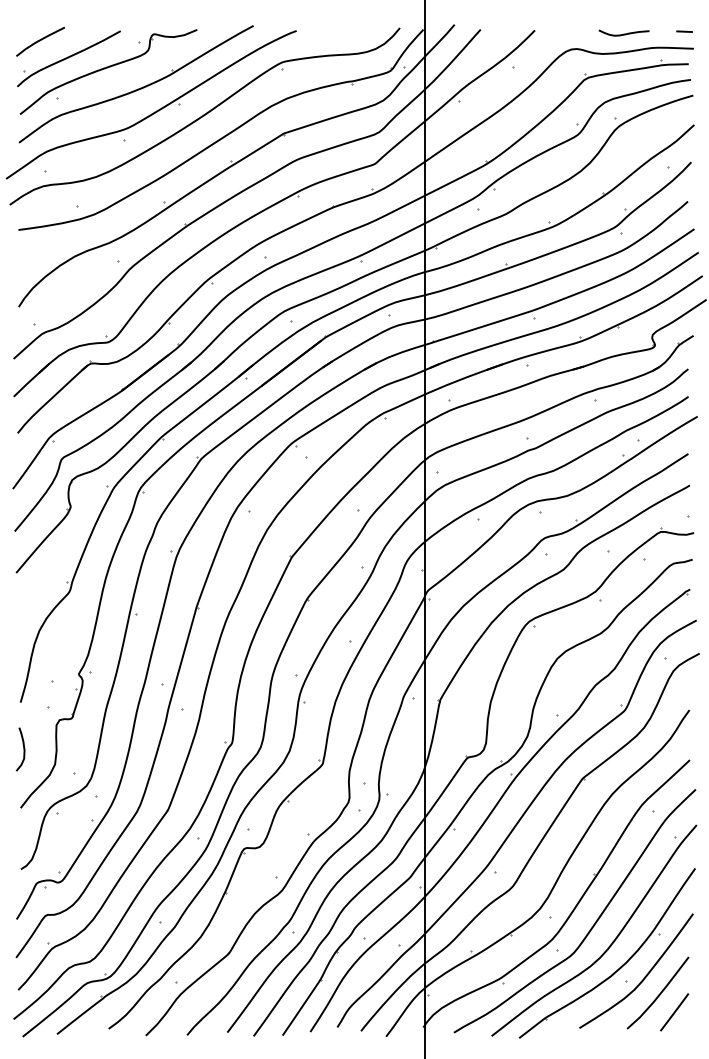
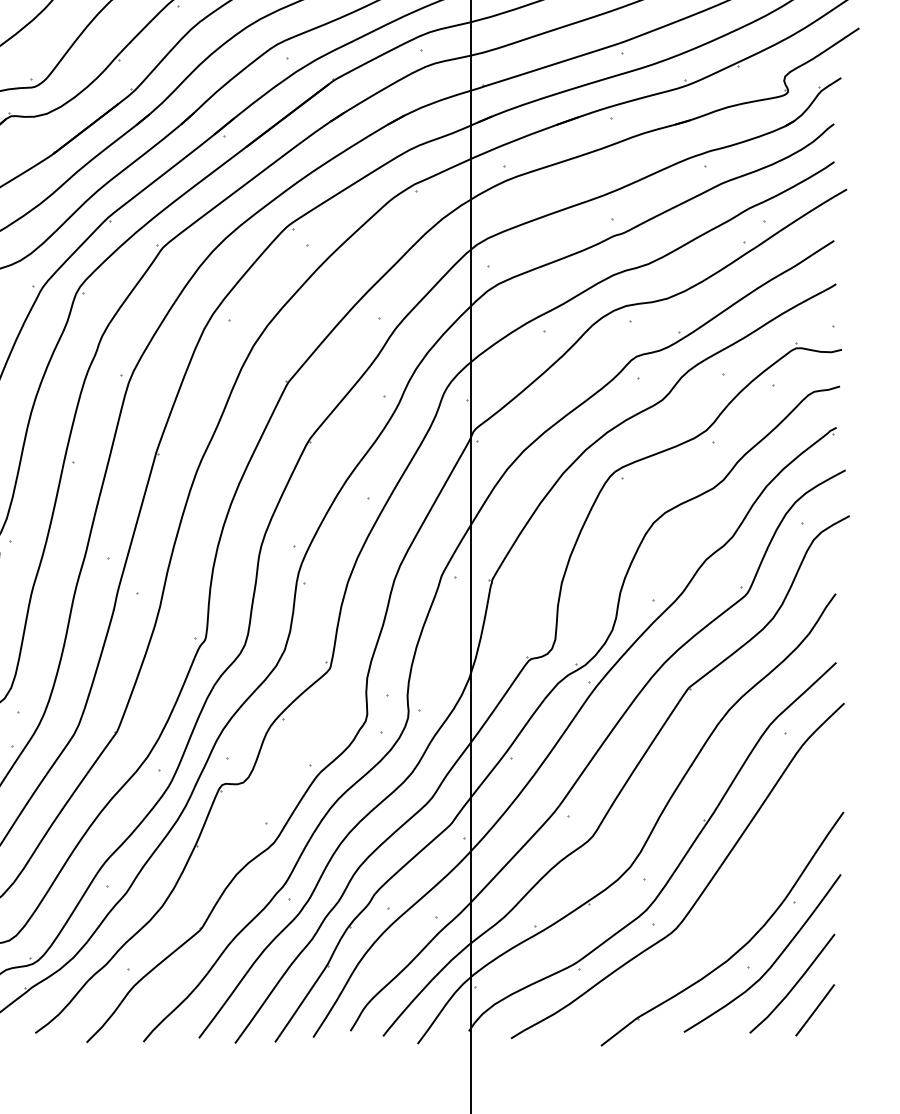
part: (611, 942) -> (728, 914), removed

